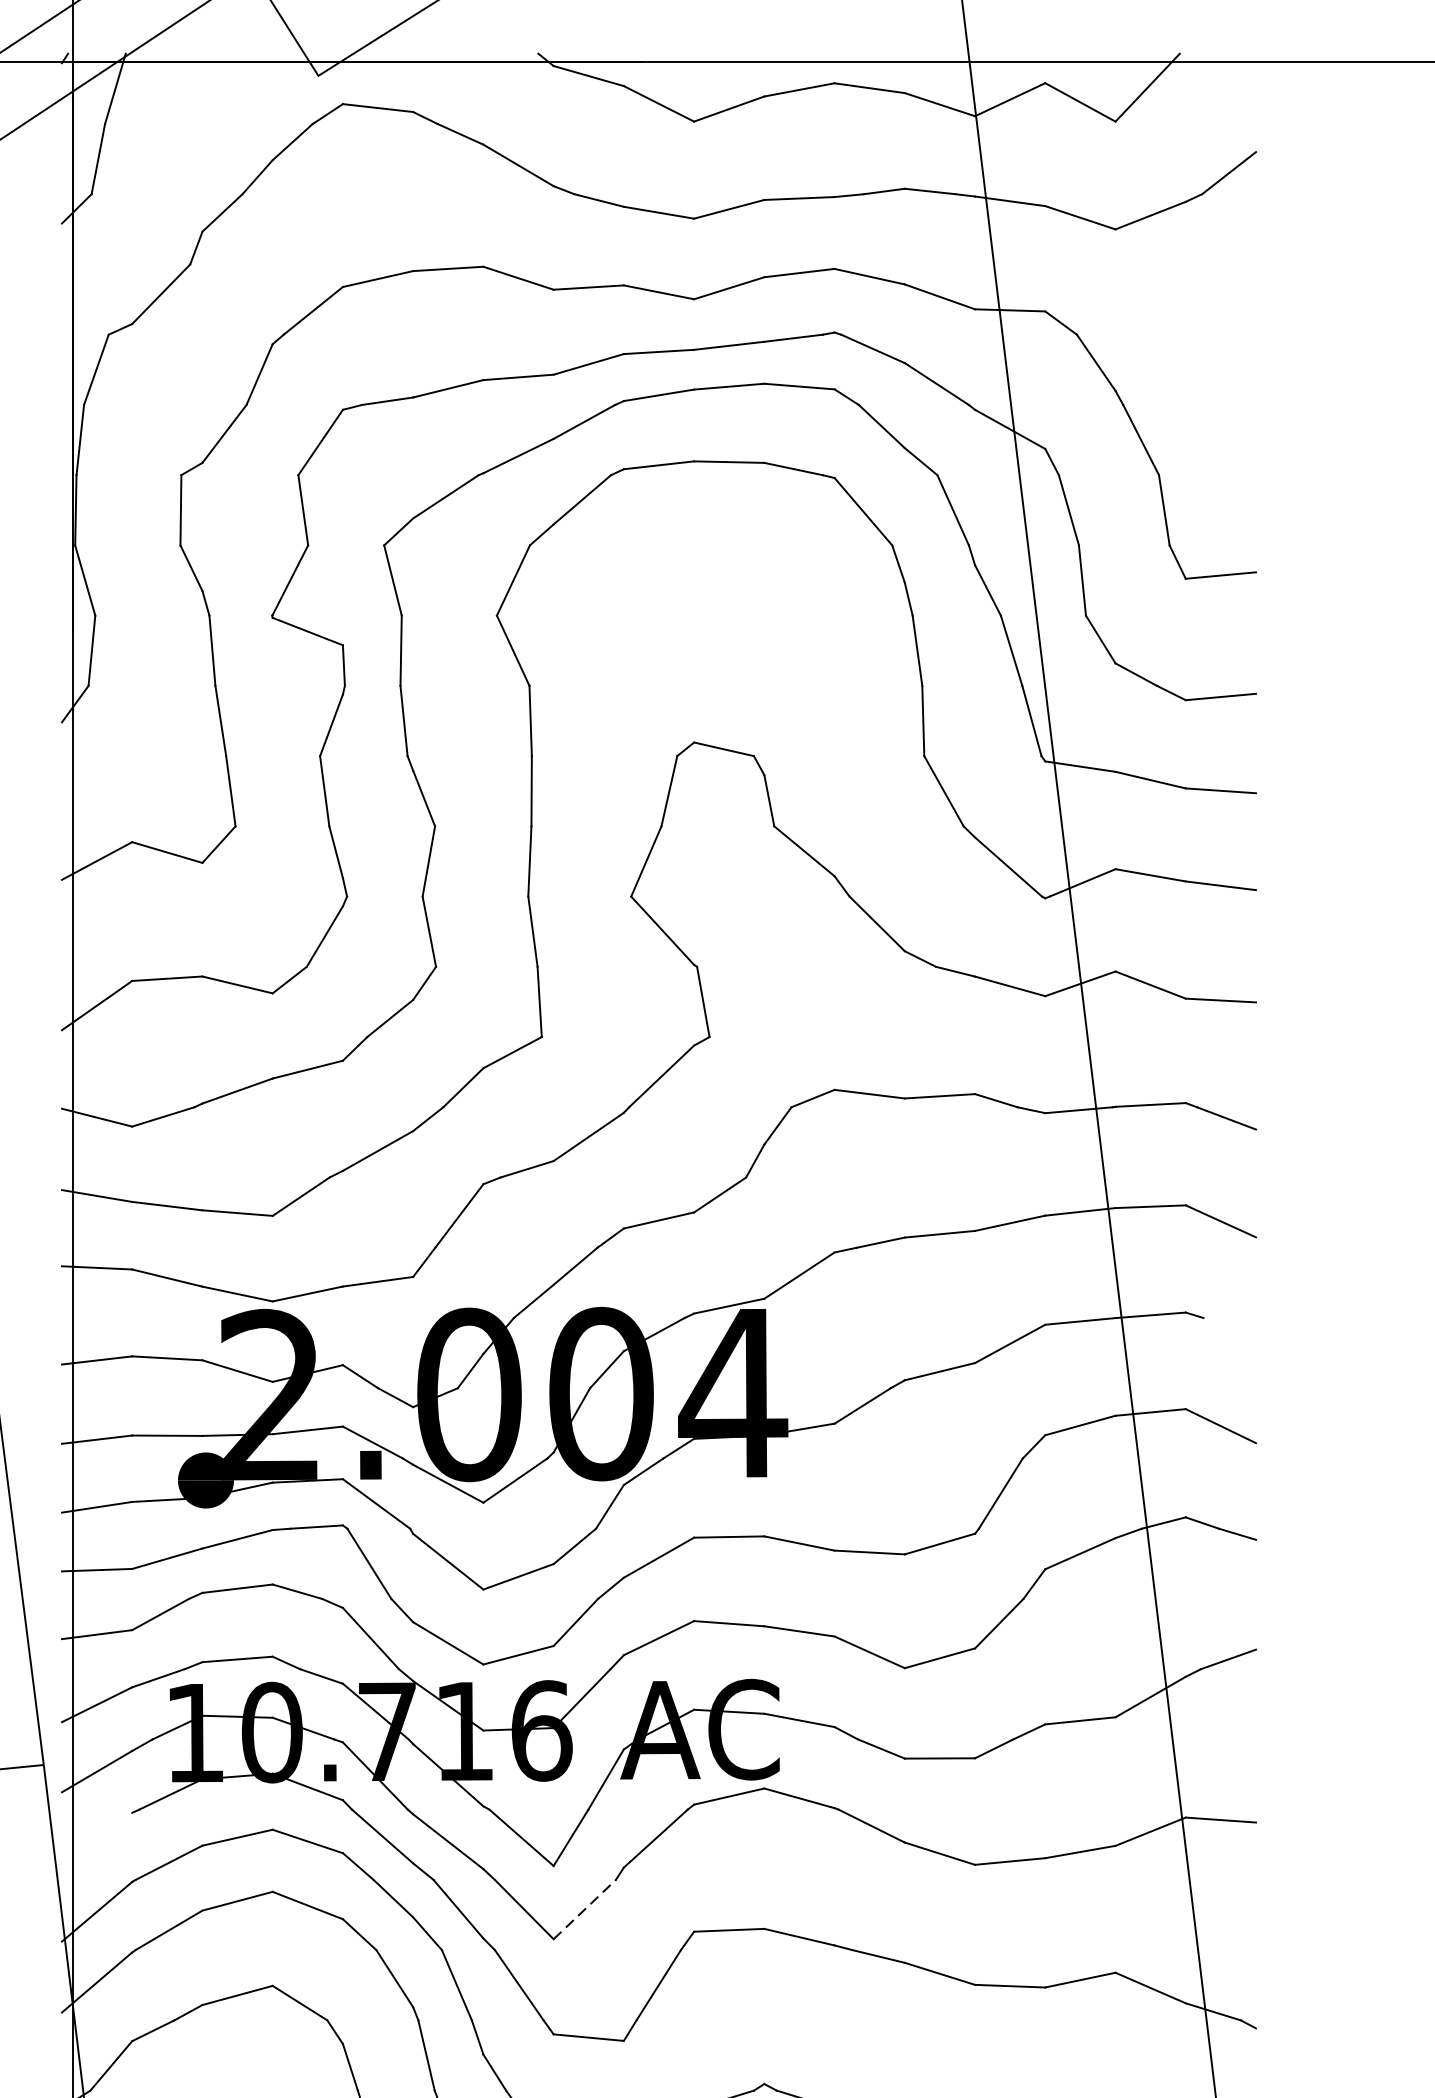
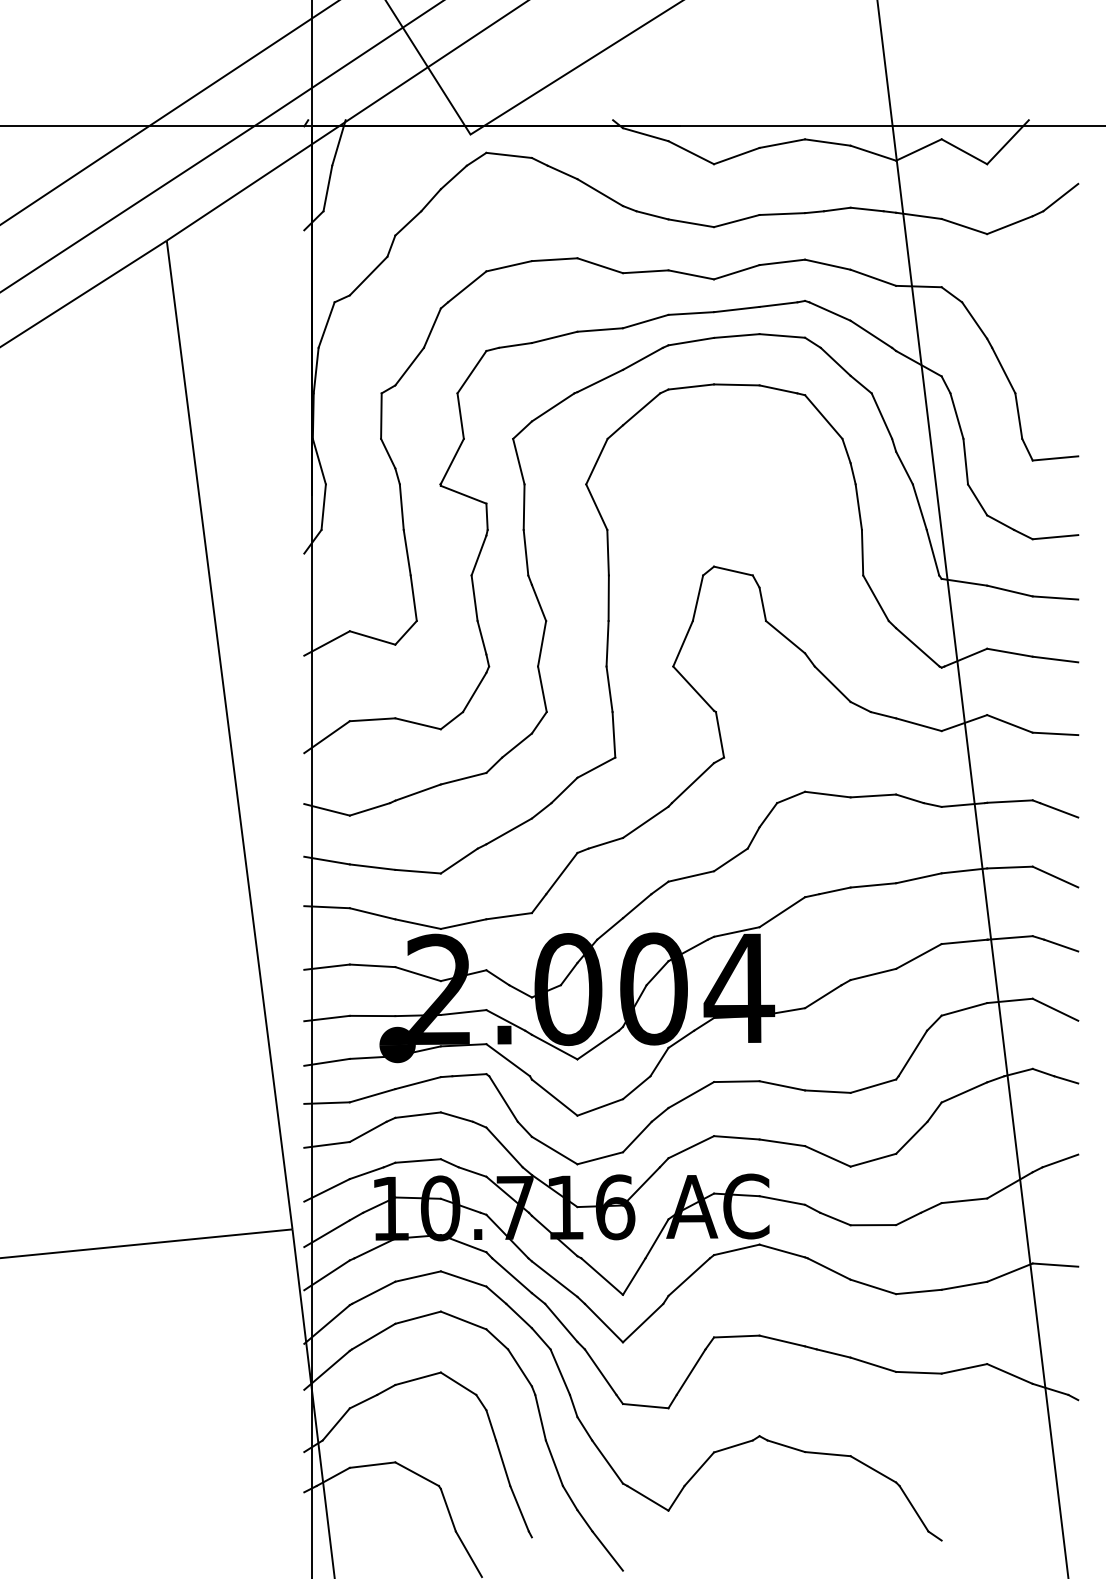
line: (1230, 1326) -> (1061, 945), added
line: (96, 1836) -> (326, 1275), added
line: (585, 1910) -> (643, 1323), dashed -> solid

